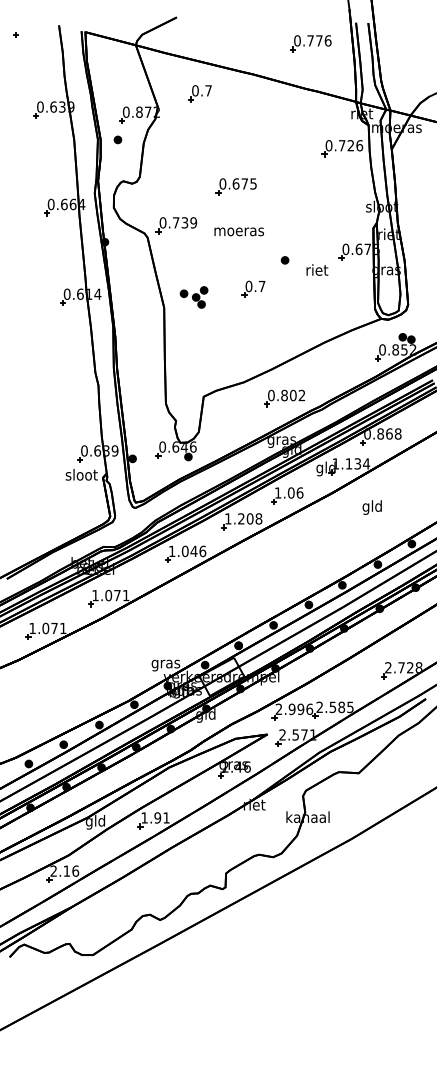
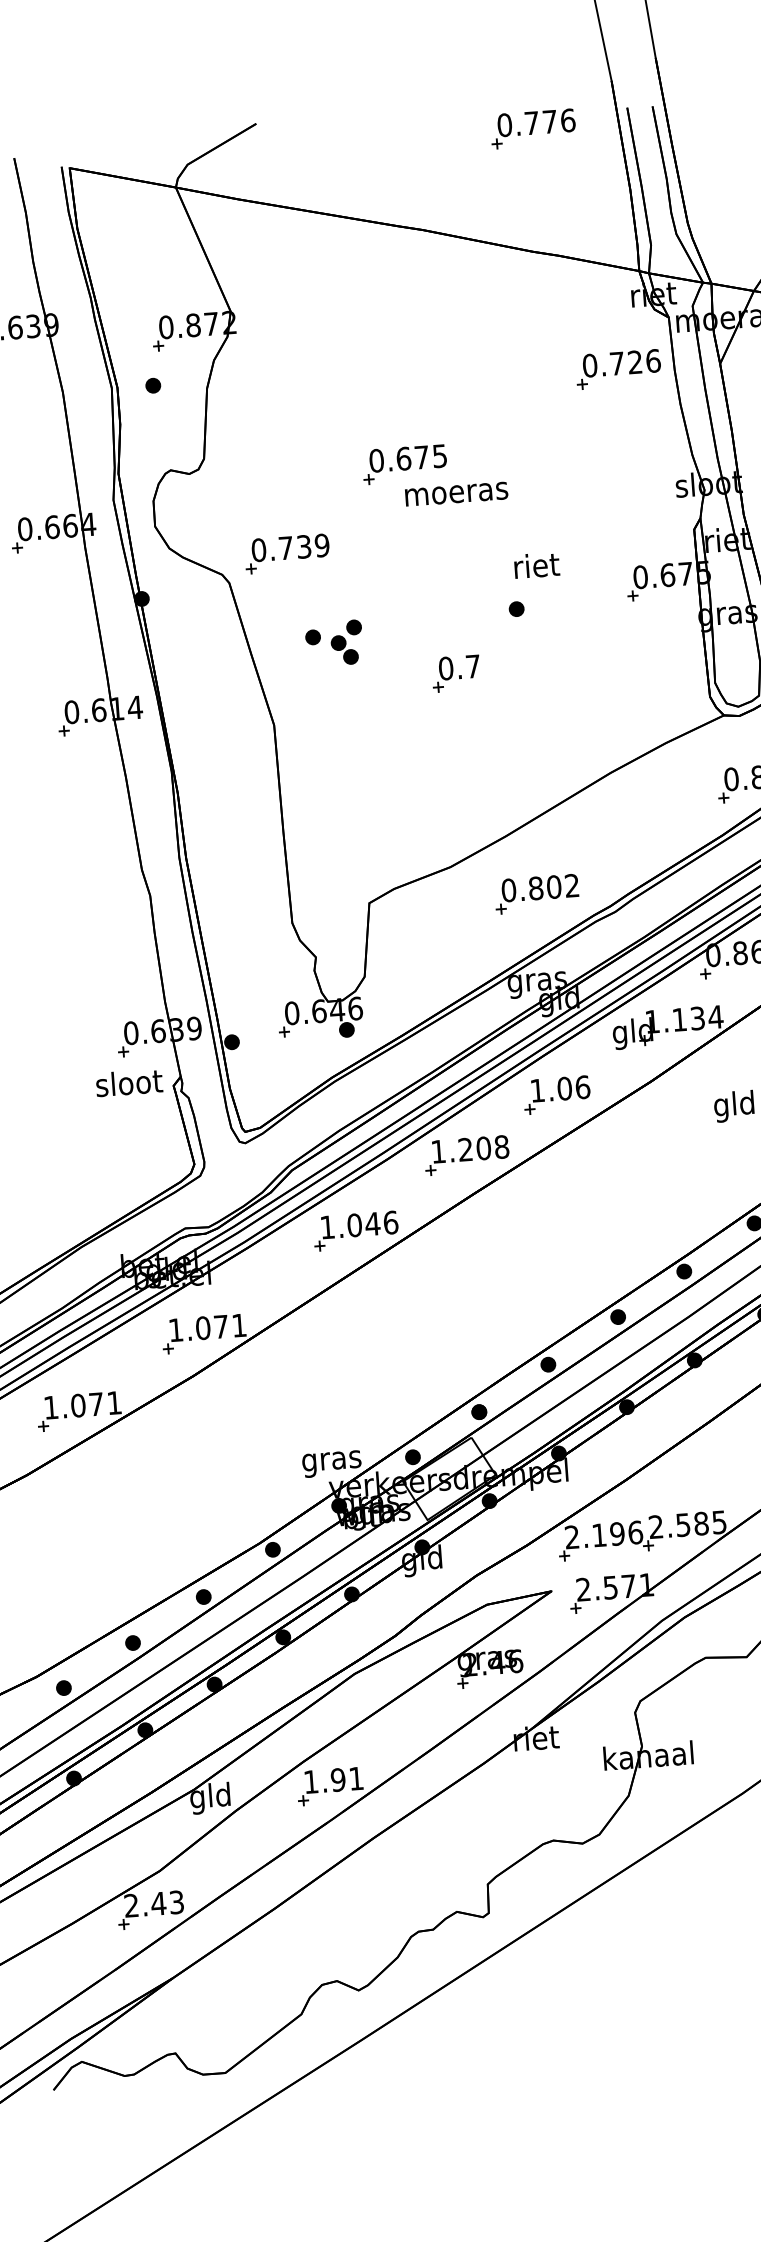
part: (310, 43) -> (532, 128), moved
part: (199, 93) -> (314, 277), removed
text: (238, 231) -> (455, 493), moved
text: (317, 269) -> (537, 564), moved
part: (193, 297) -> (333, 643), moved
text: (291, 709) -> (598, 1535), 2.996 -> 2.196
text: (71, 870) -> (168, 1901), 2.16 -> 2.43

